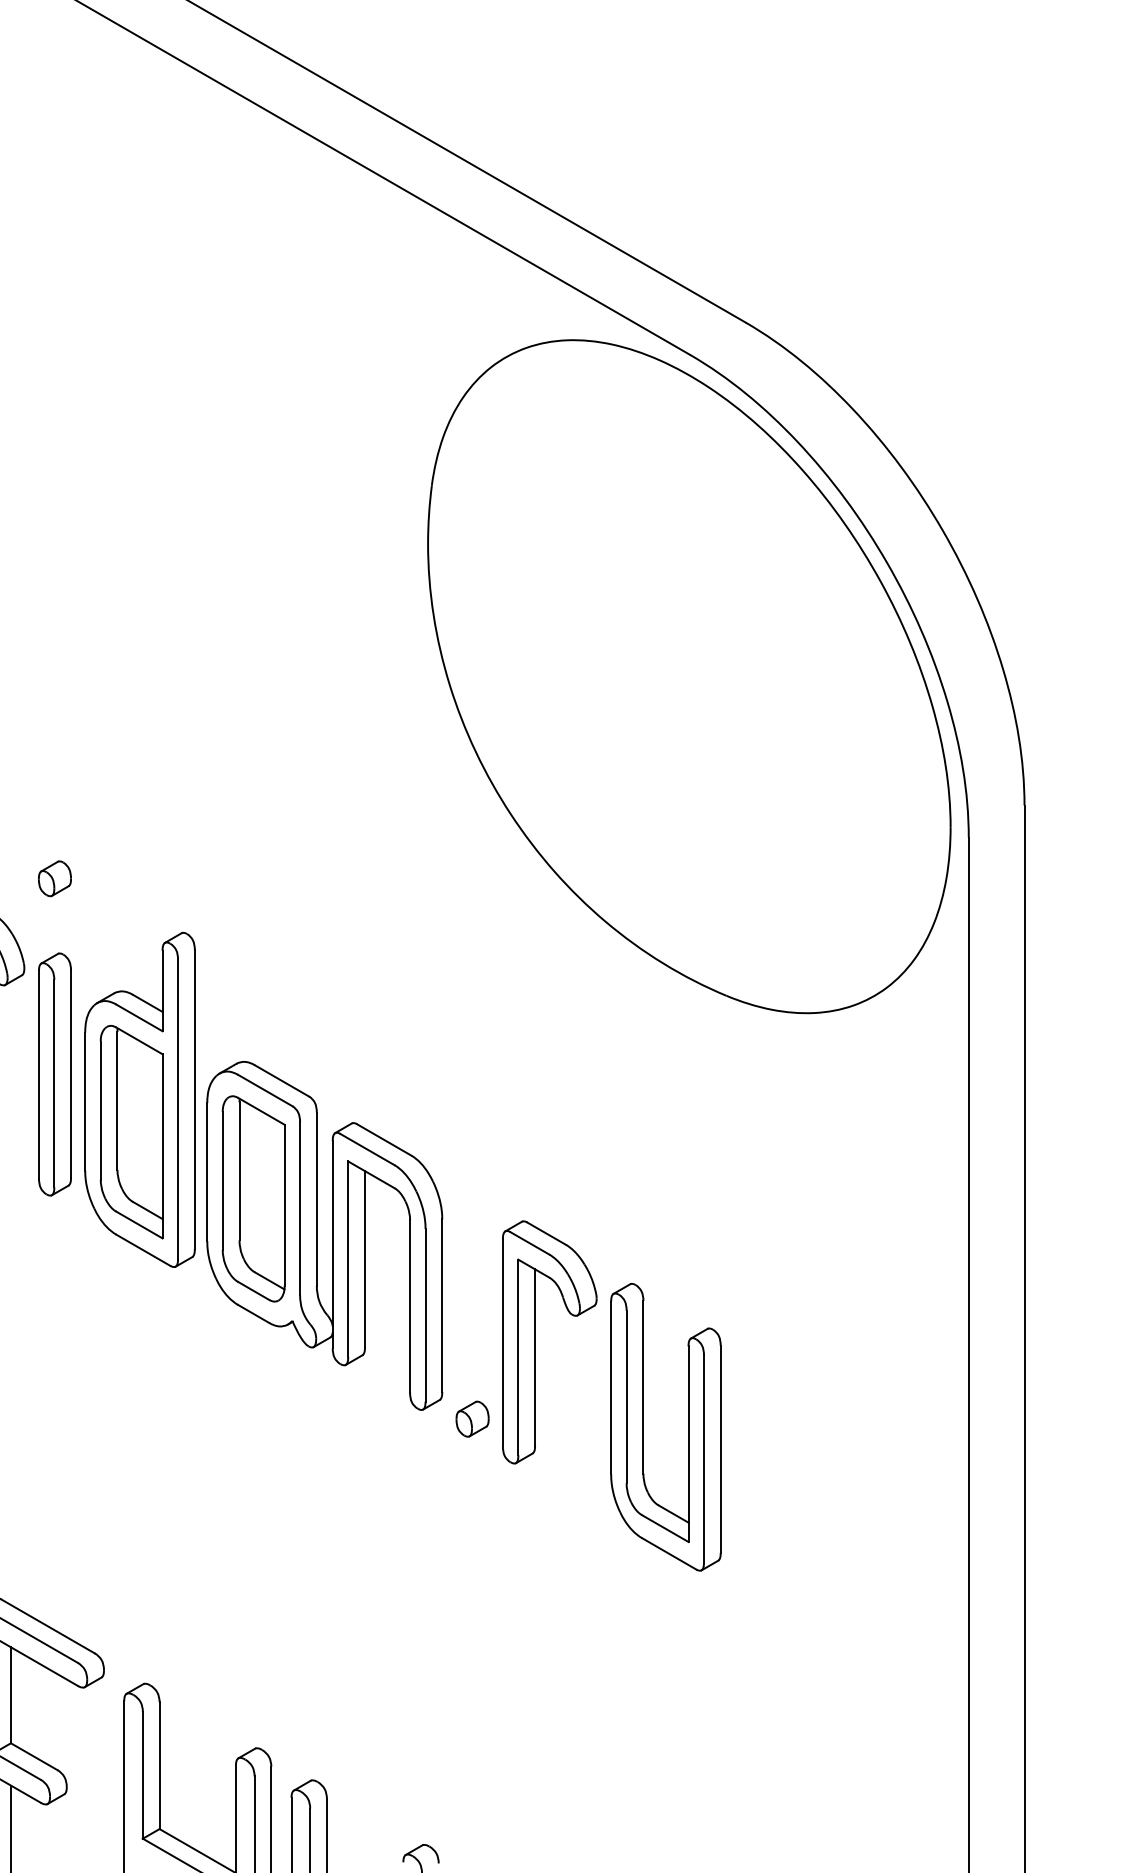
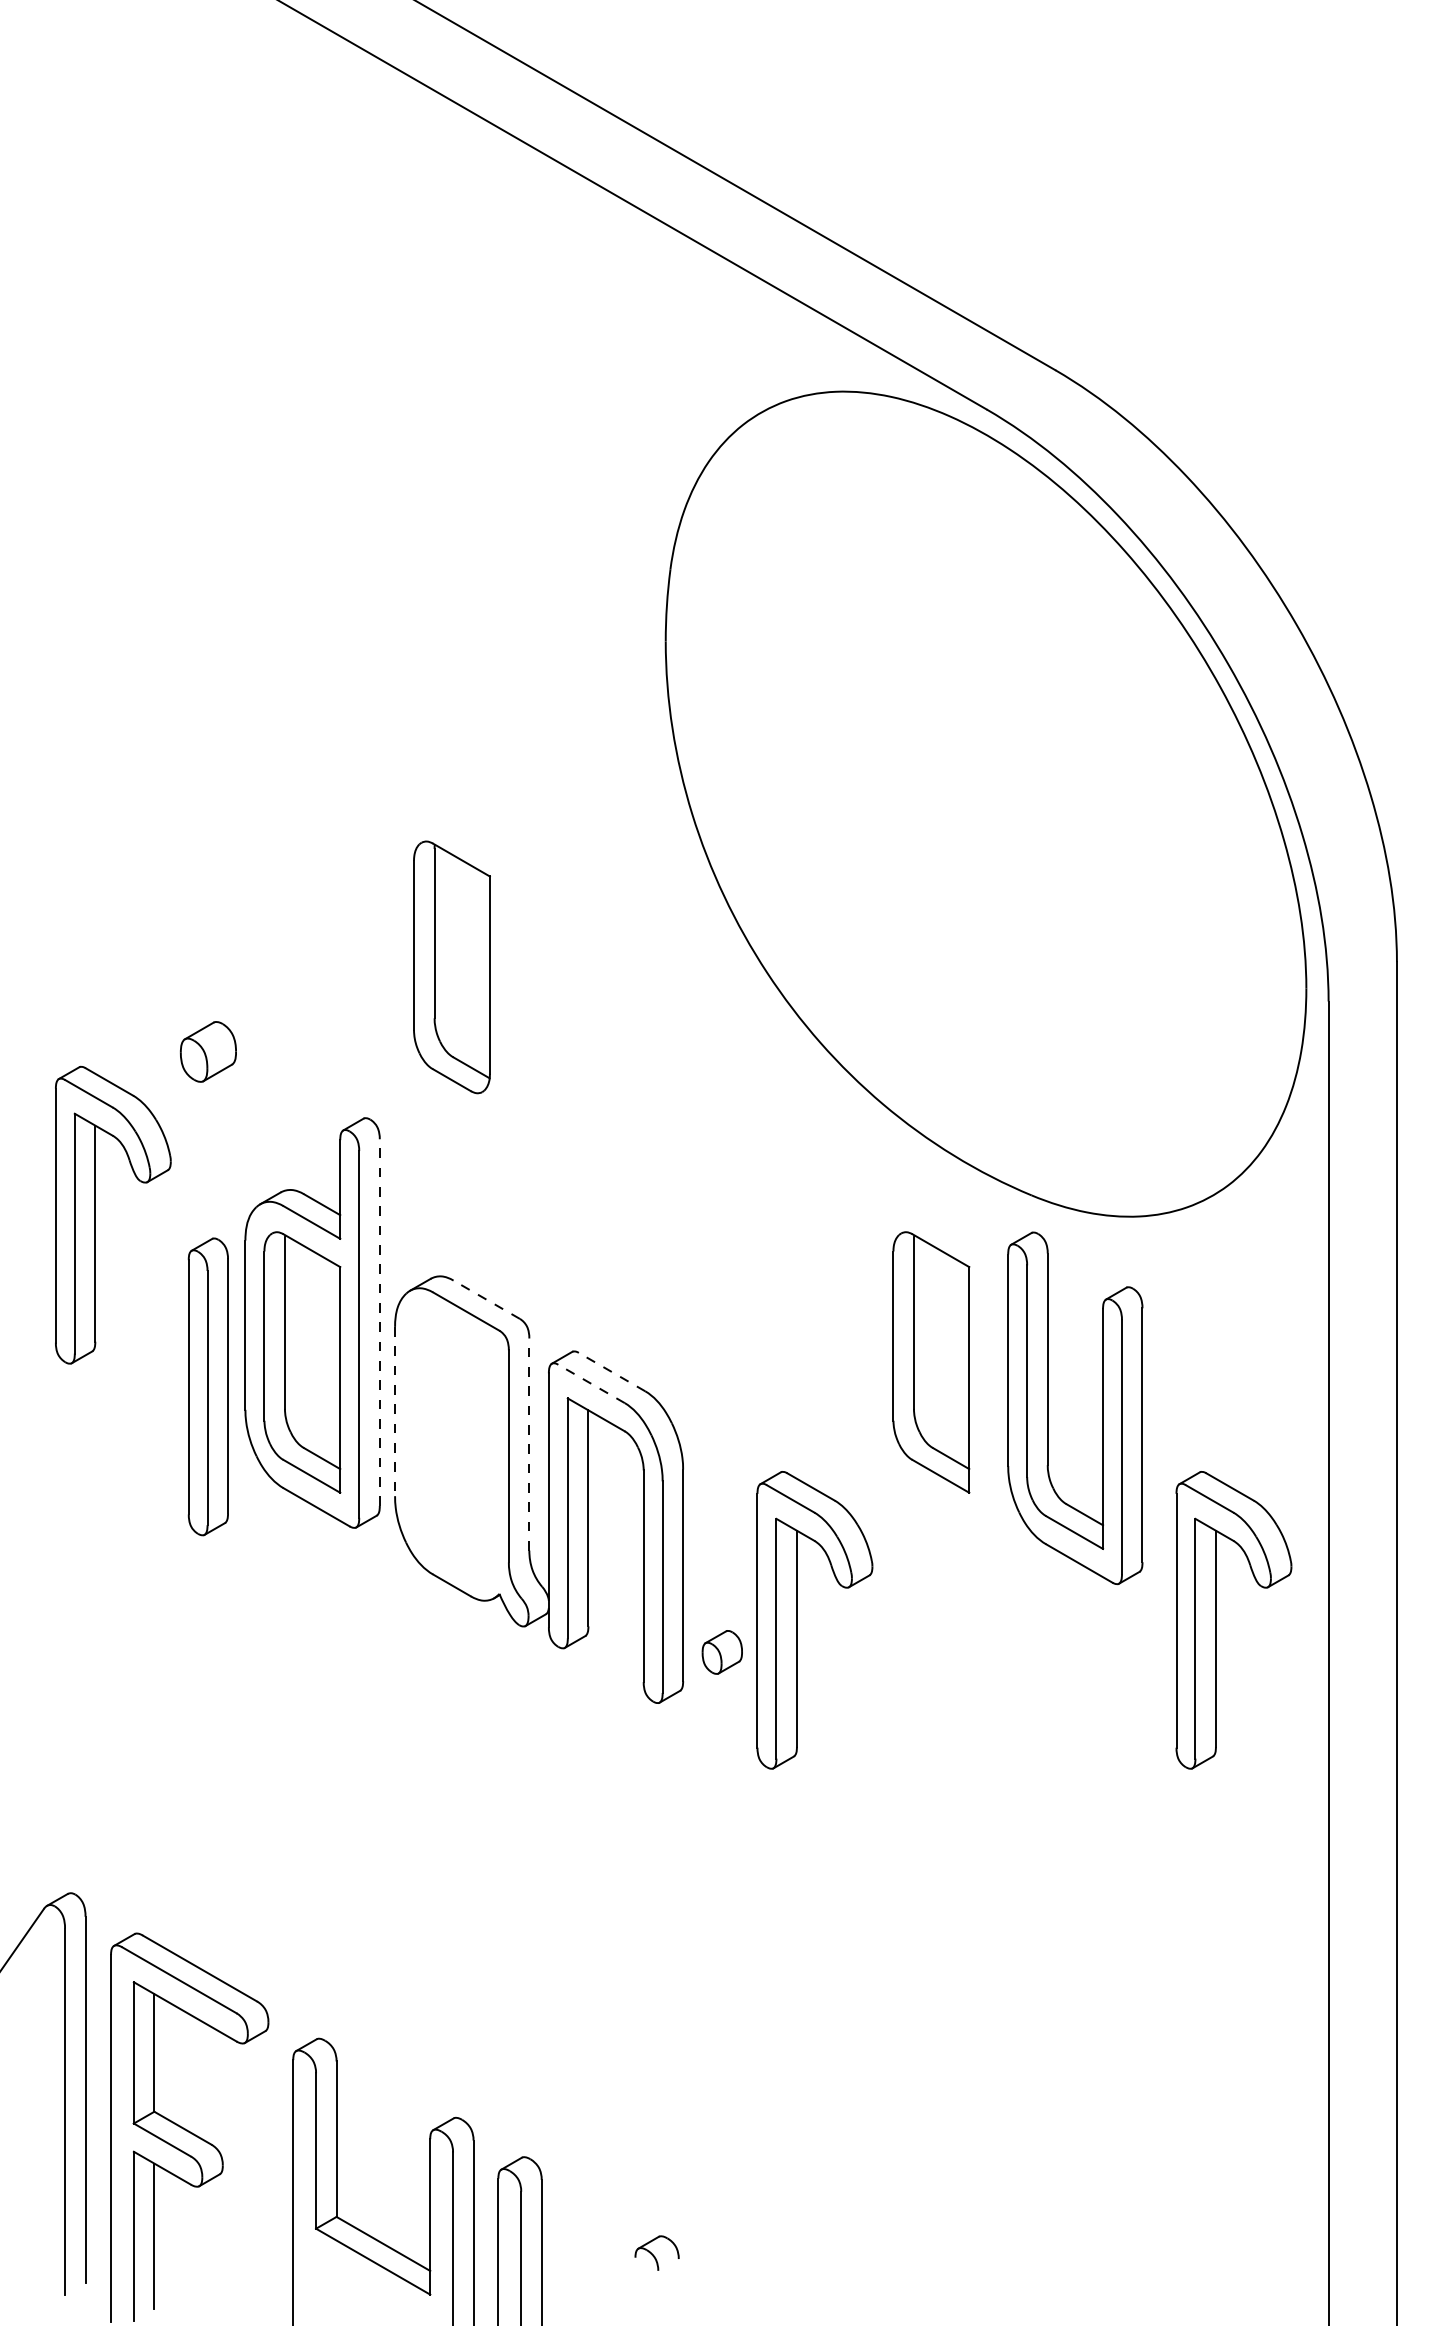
part: (54, 878) -> (207, 1051), size x1.4
part: (54, 1074) -> (207, 1386), moved
line: (281, 1080) -> (486, 1299), solid -> dashed
line: (194, 1099) -> (379, 1322), solid -> dashed
part: (644, 1132) -> (931, 1362), added
line: (383, 1139) -> (611, 1371), solid -> dashed
line: (367, 1149) -> (591, 1383), solid -> dashed
line: (207, 1172) -> (395, 1411), solid -> dashed
part: (253, 1199) -> (451, 967), moved
line: (316, 1199) -> (529, 1444), solid -> dashed
part: (877, 1342) -> (1216, 1620), added
part: (471, 1419) -> (721, 1652), moved
part: (644, 1427) -> (1048, 1408), moved

